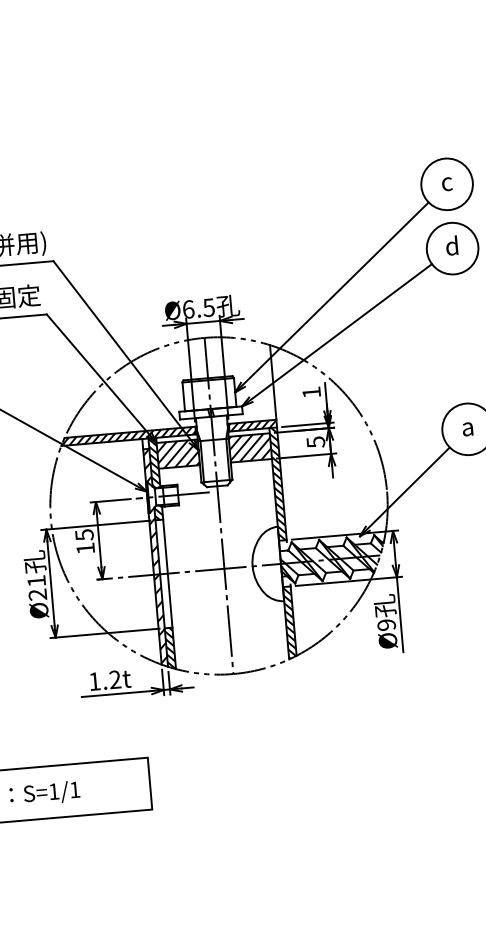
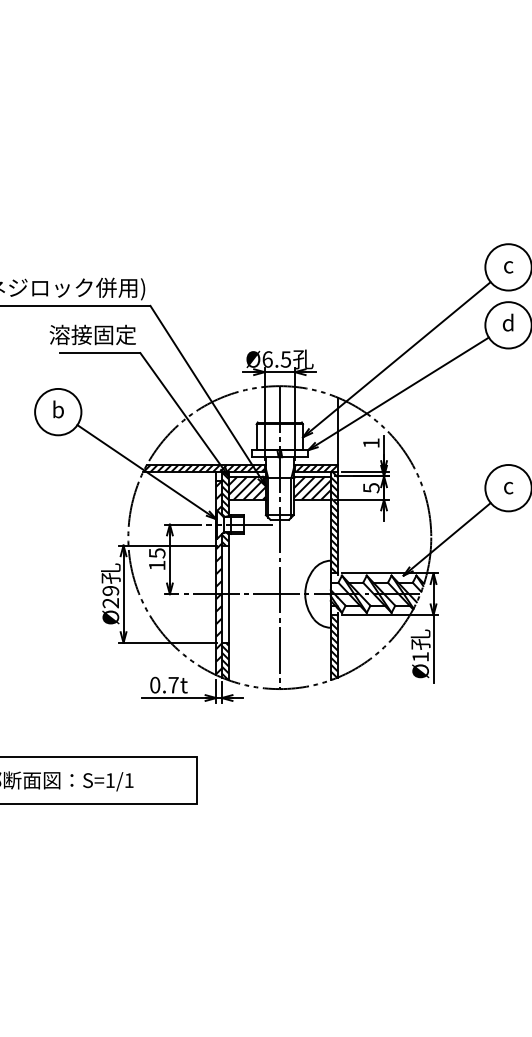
text: (467, 428) -> (508, 487), a -> c
text: (36, 580) -> (110, 590), Ø21 -> Ø29
text: (386, 625) -> (420, 657), Ø9 -> Ø1
text: (105, 679) -> (164, 684), 1.2t -> 0.7t

